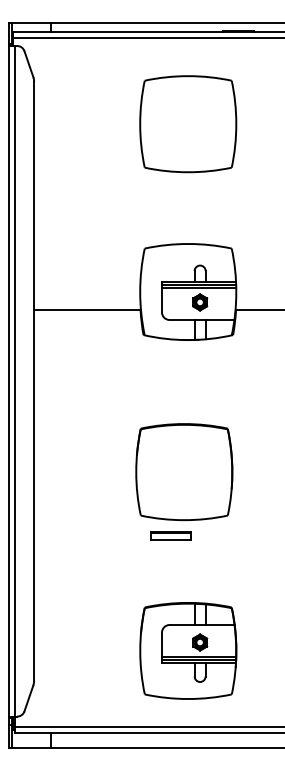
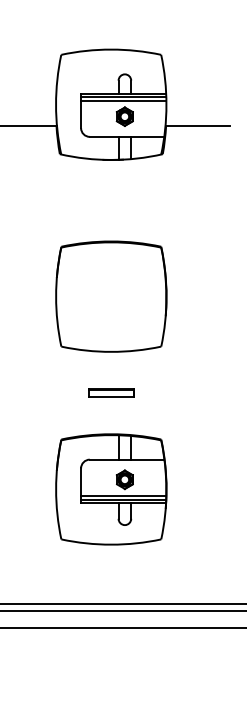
part: (184, 471) -> (111, 295), moved
part: (170, 535) -> (110, 392), moved
part: (188, 650) -> (111, 488), moved

